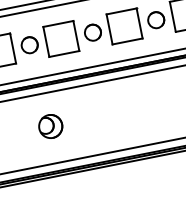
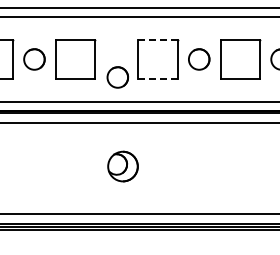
line: (58, 23) -> (158, 39), solid -> dashed
circle: (29, 45) -> (117, 77), moved
line: (64, 54) -> (158, 79), solid -> dashed

